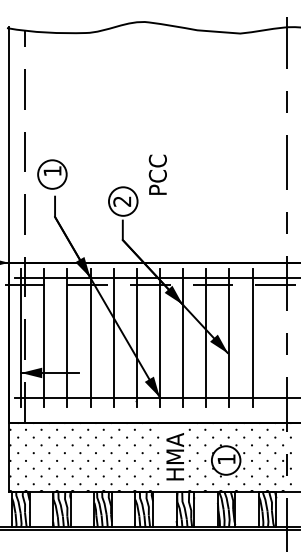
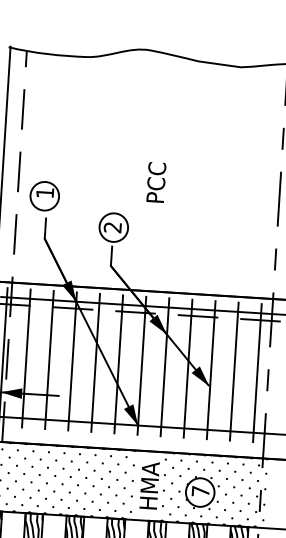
text: (157, 174) -> (155, 182), moved
line: (275, 337) -> (257, 372), added
text: (226, 459) -> (200, 491), 1 -> 7

